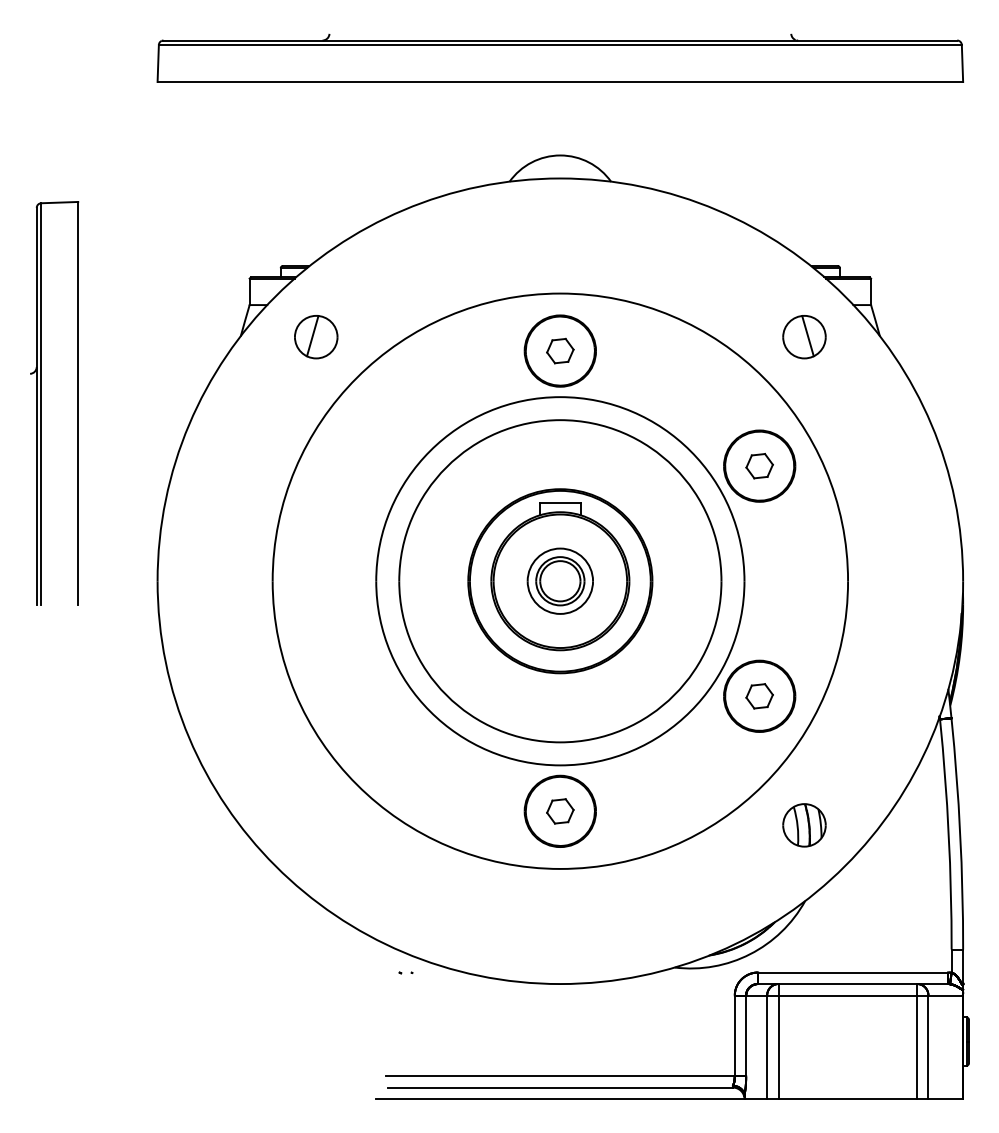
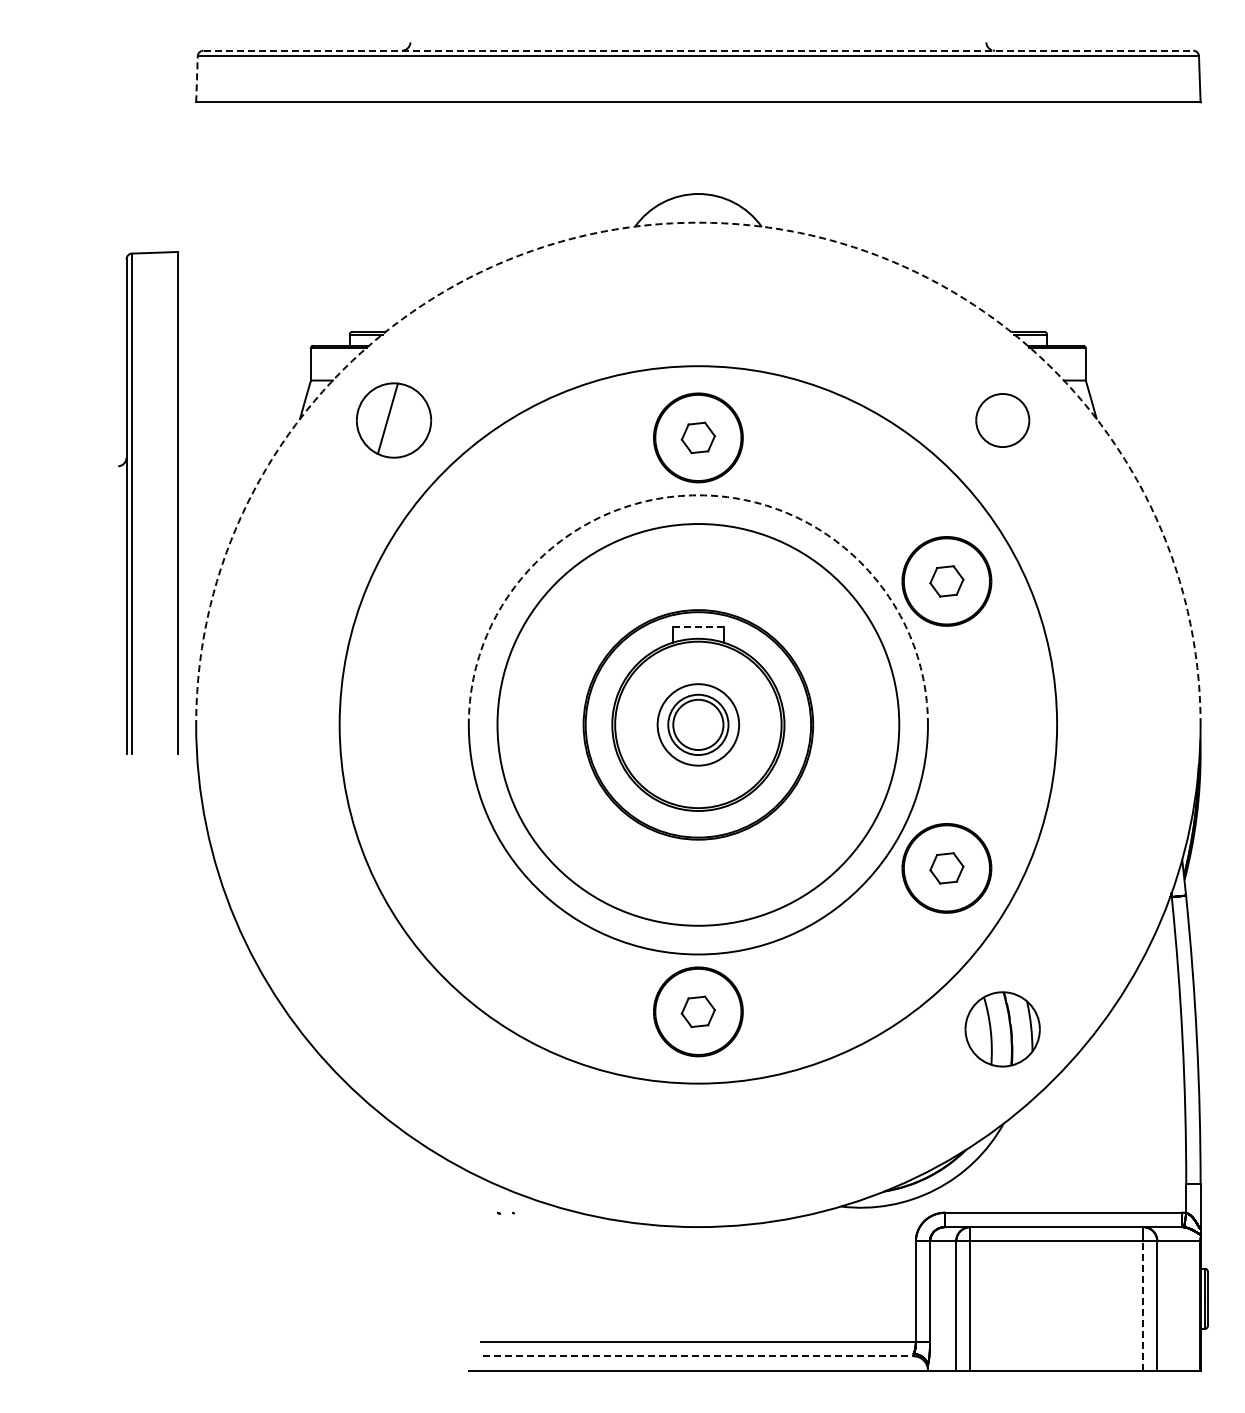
line: (560, 40) -> (698, 50), solid -> dashed
line: (158, 62) -> (197, 78), solid -> dashed
arc: (560, 178) -> (698, 222), solid -> dashed
line: (807, 336) -> (1006, 419), removed
part: (315, 337) -> (393, 420), size x1.4
arc: (560, 397) -> (698, 495), solid -> dashed
part: (41, 402) -> (132, 502), moved
line: (560, 503) -> (698, 627), solid -> dashed
part: (804, 824) -> (1002, 1028), size x1.4
line: (917, 1047) -> (1143, 1306), solid -> dashed
line: (560, 1087) -> (698, 1356), solid -> dashed

